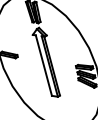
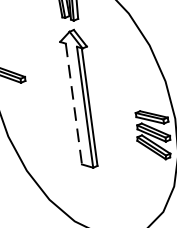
line: (44, 66) -> (74, 105), solid -> dashed

